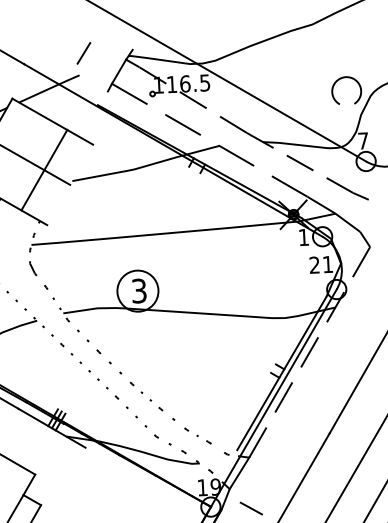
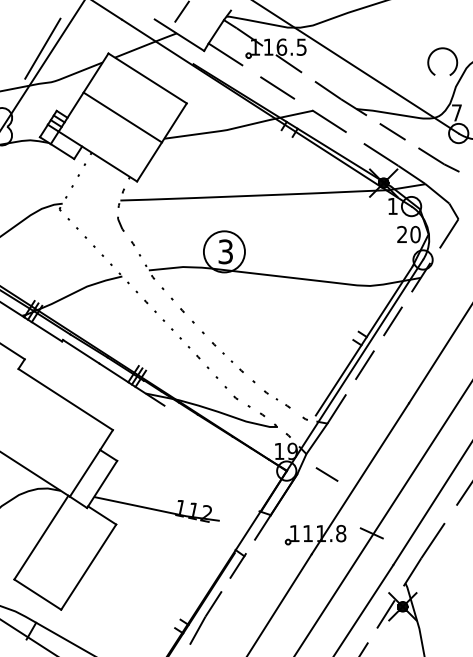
line: (82, 76) -> (179, 34), added
line: (43, 170) -> (161, 142), moved
text: (327, 264) -> (415, 234), 21 -> 20

